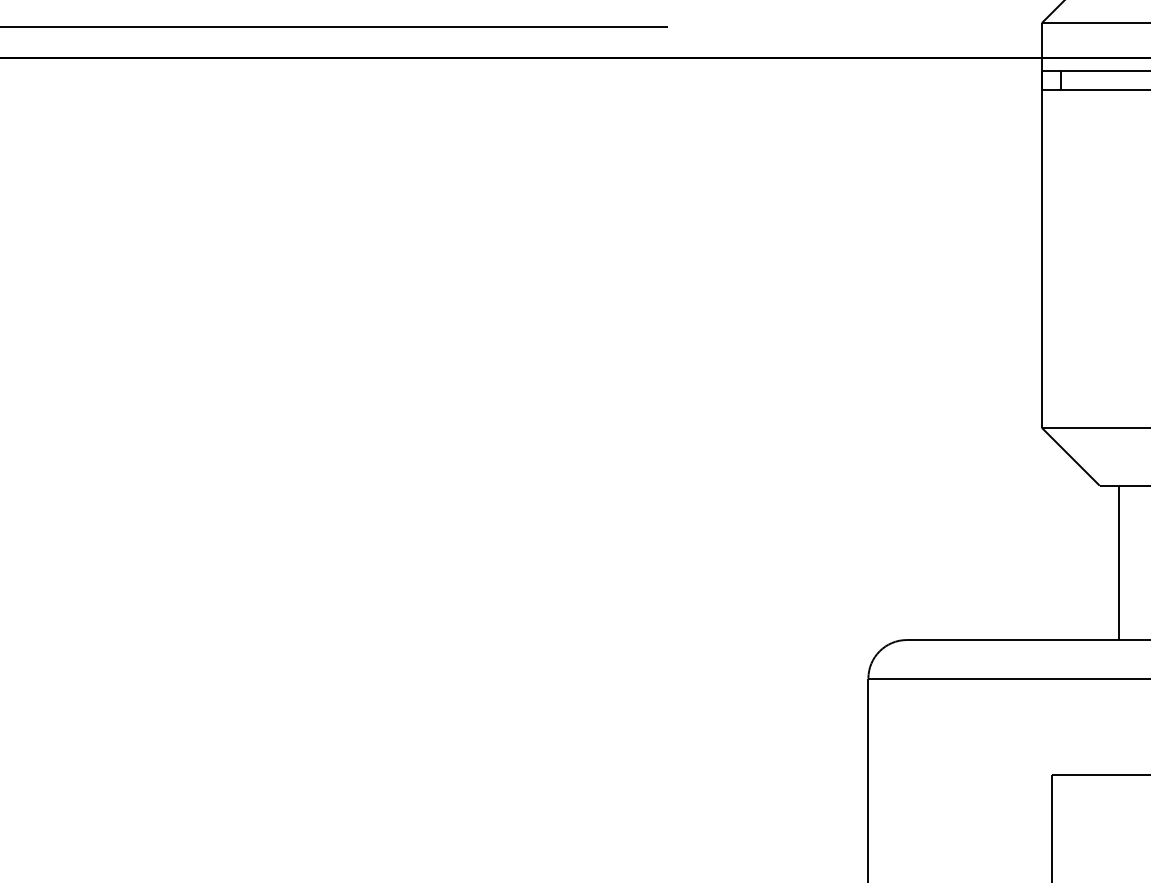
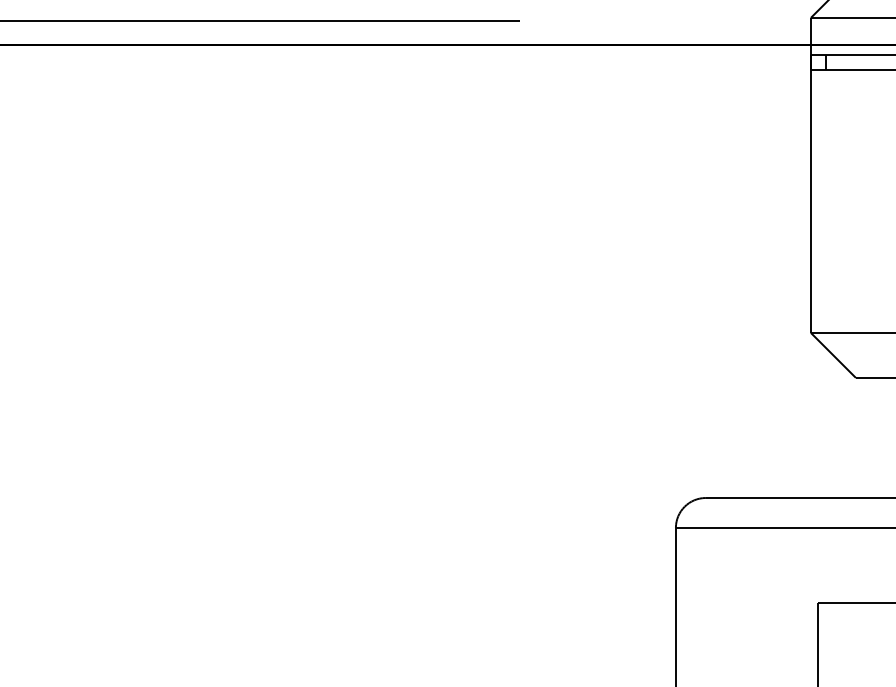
line: (1119, 562) -> (871, 437), removed

